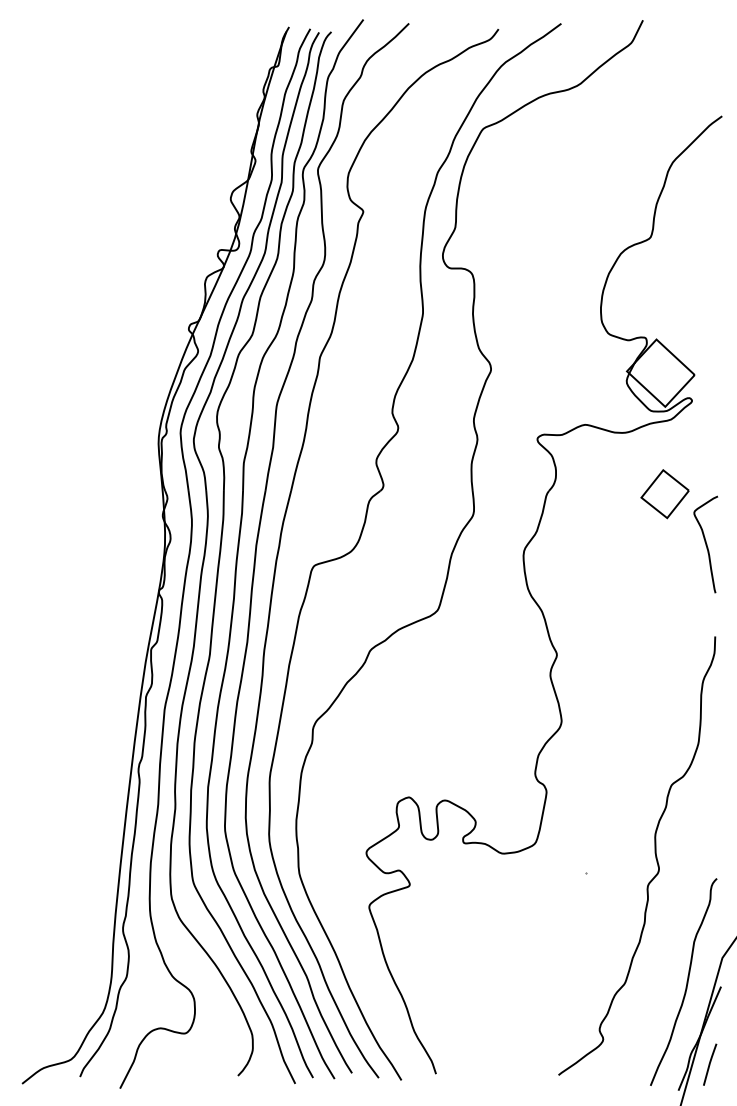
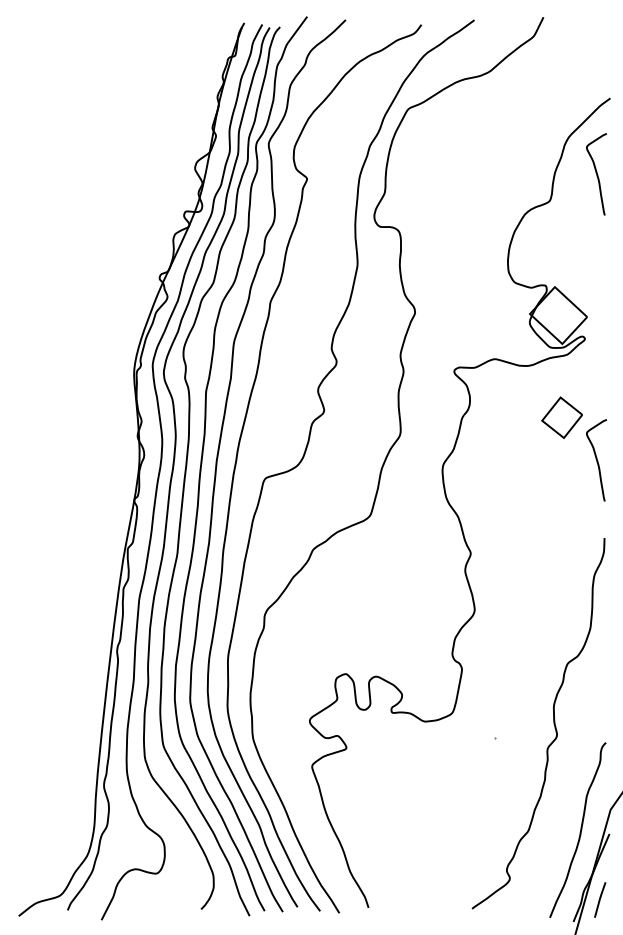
curve: (705, 206) -> (596, 174), added

